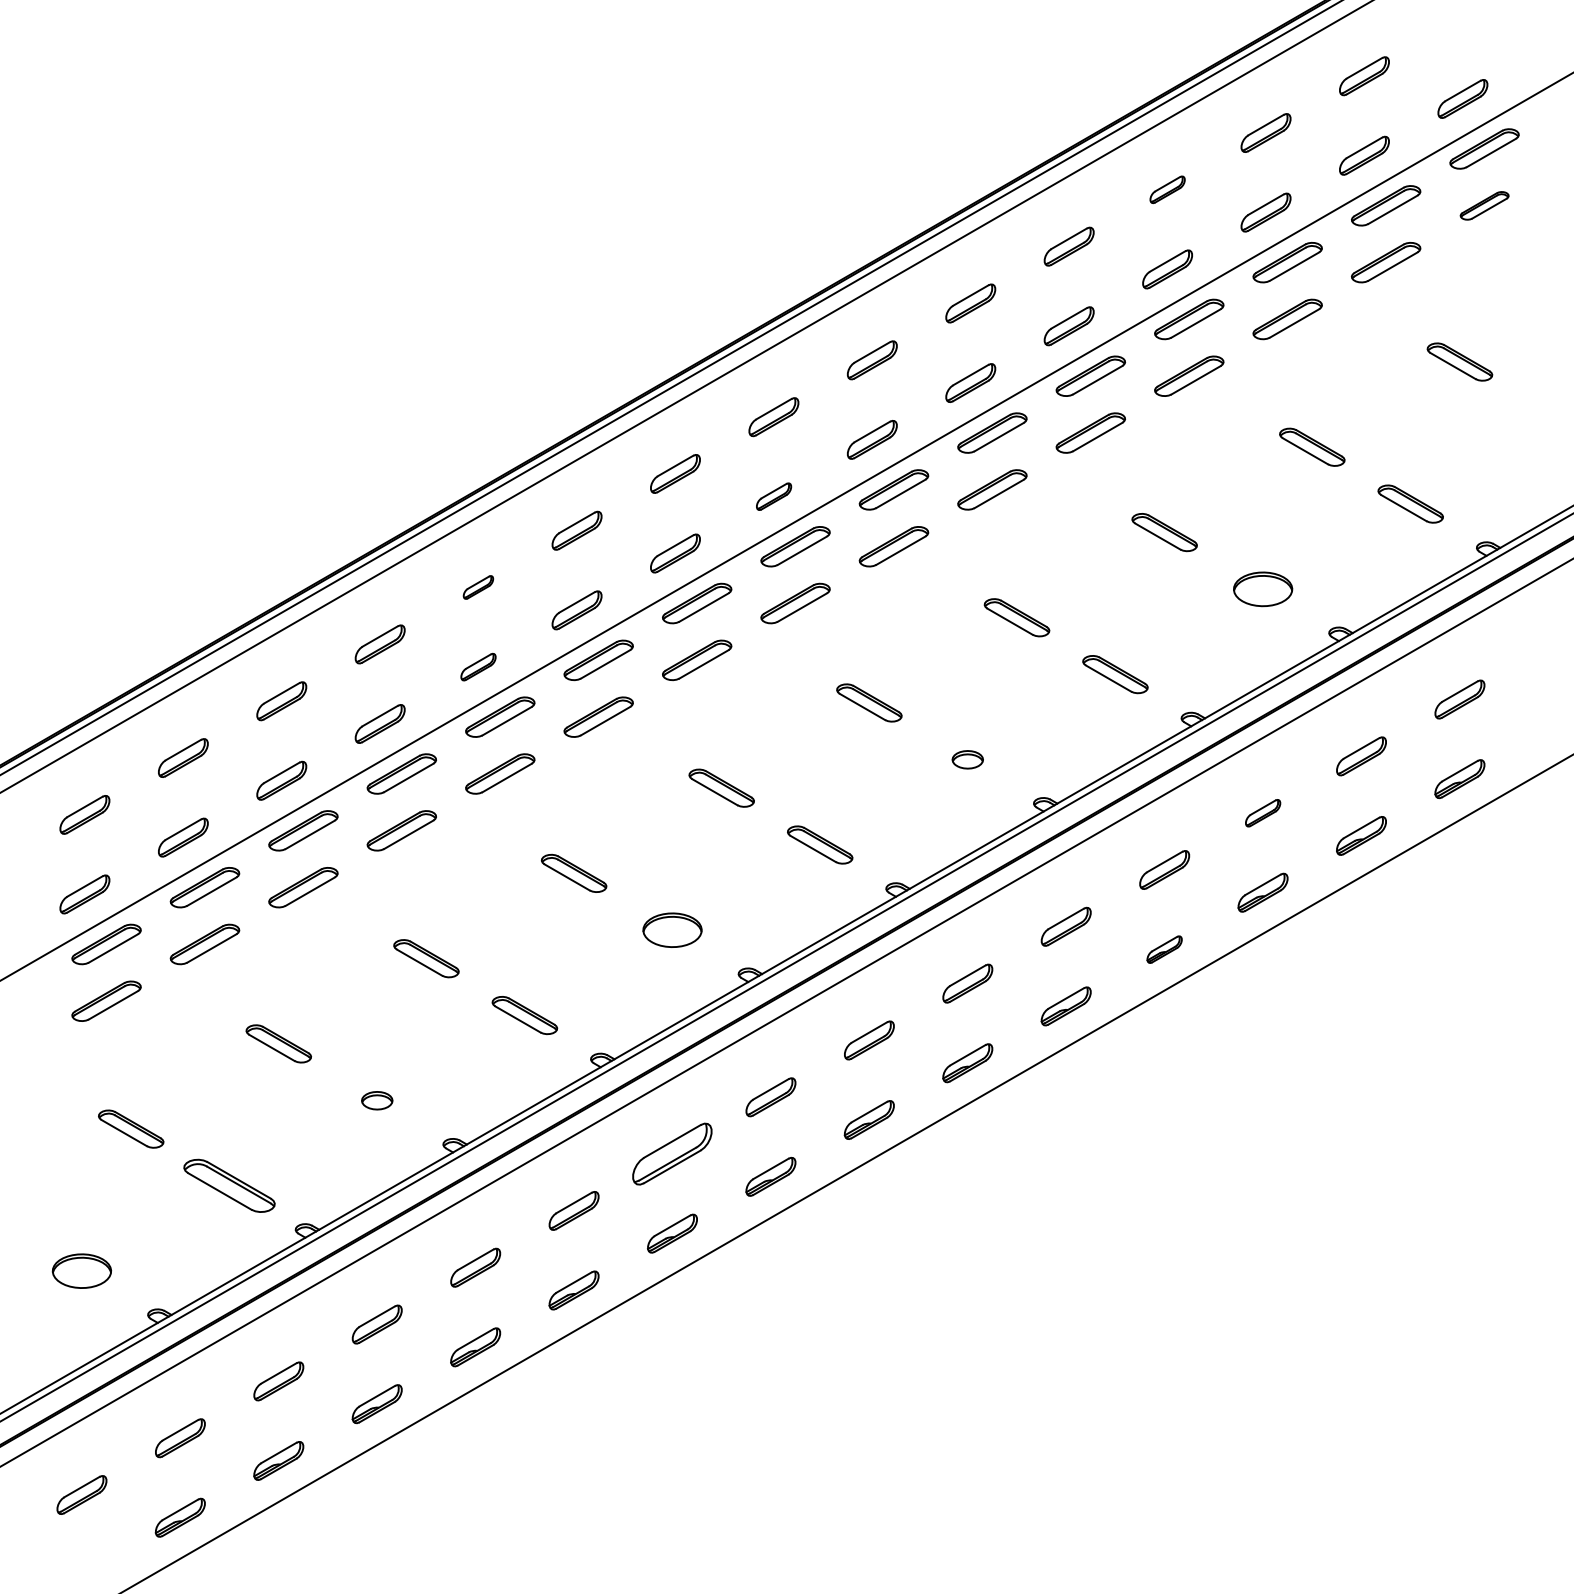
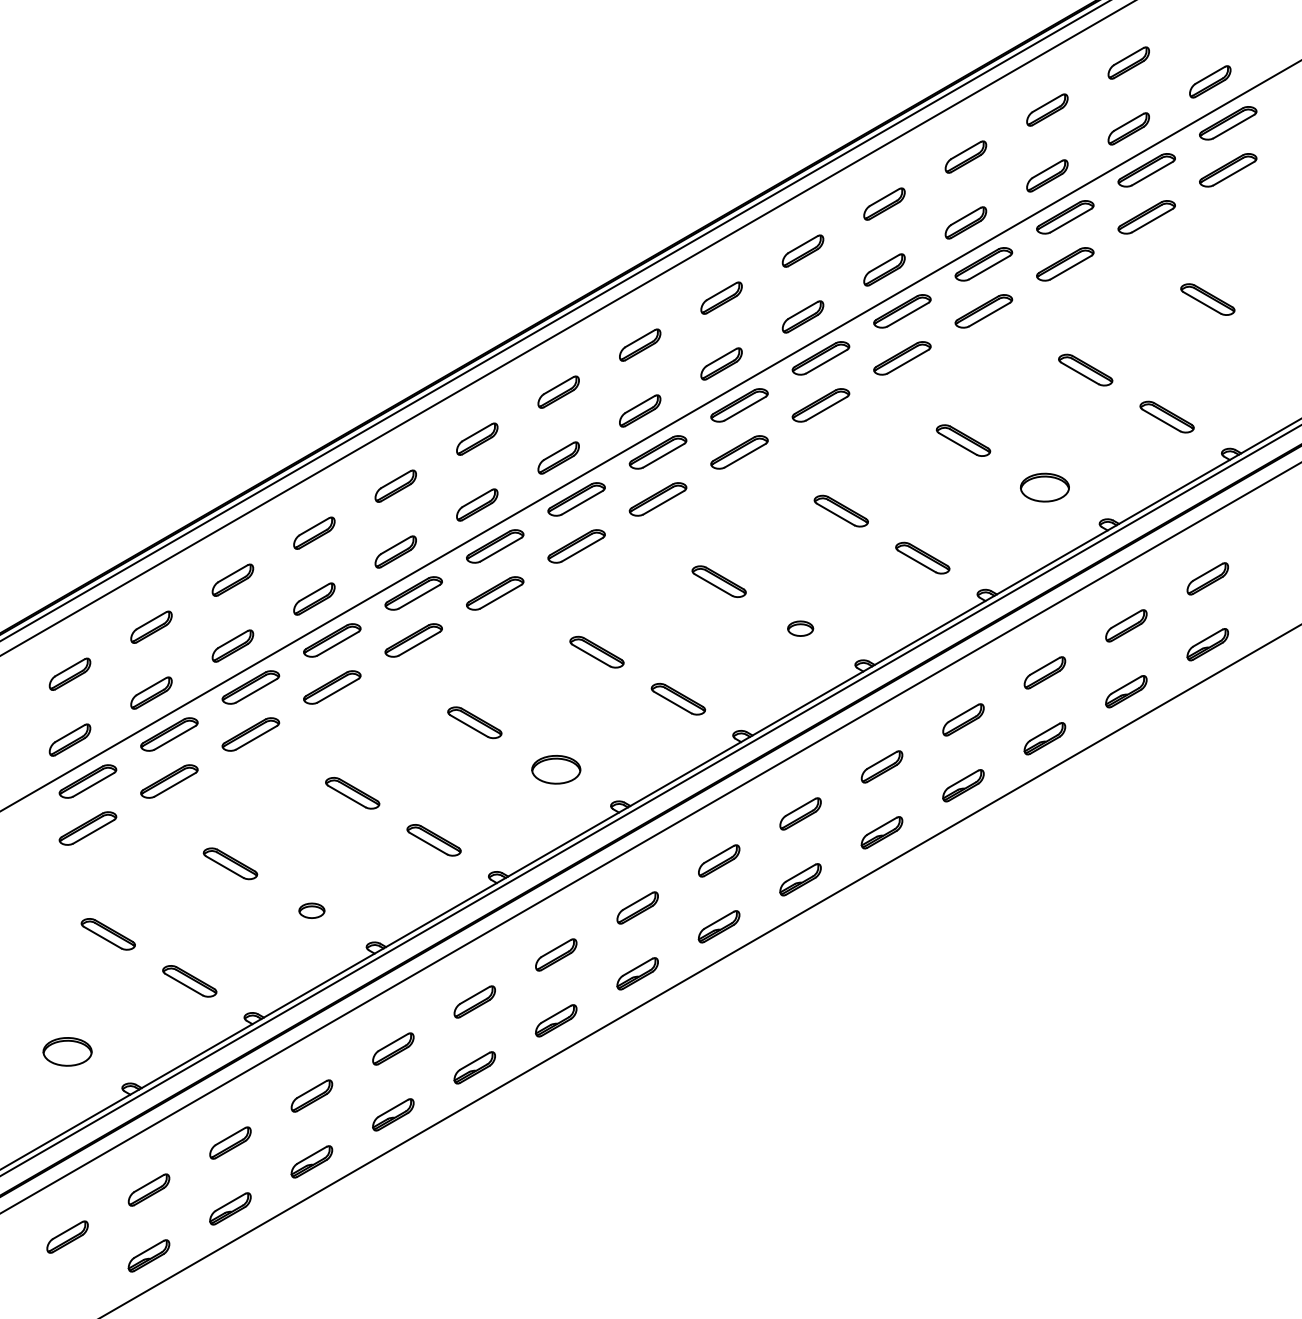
part: (1167, 189) -> (965, 156), size x1.43
part: (1484, 206) -> (1228, 170), size x1.43
part: (774, 496) -> (640, 410), size x1.43
part: (478, 586) -> (395, 485), size x1.67
part: (478, 666) -> (395, 551), size x1.43
part: (1262, 812) -> (1044, 672), size x1.43
part: (1164, 949) -> (963, 785), size x1.43
part: (672, 1153) -> (556, 954), size x0.62
part: (229, 1186) -> (189, 981), size x0.71

